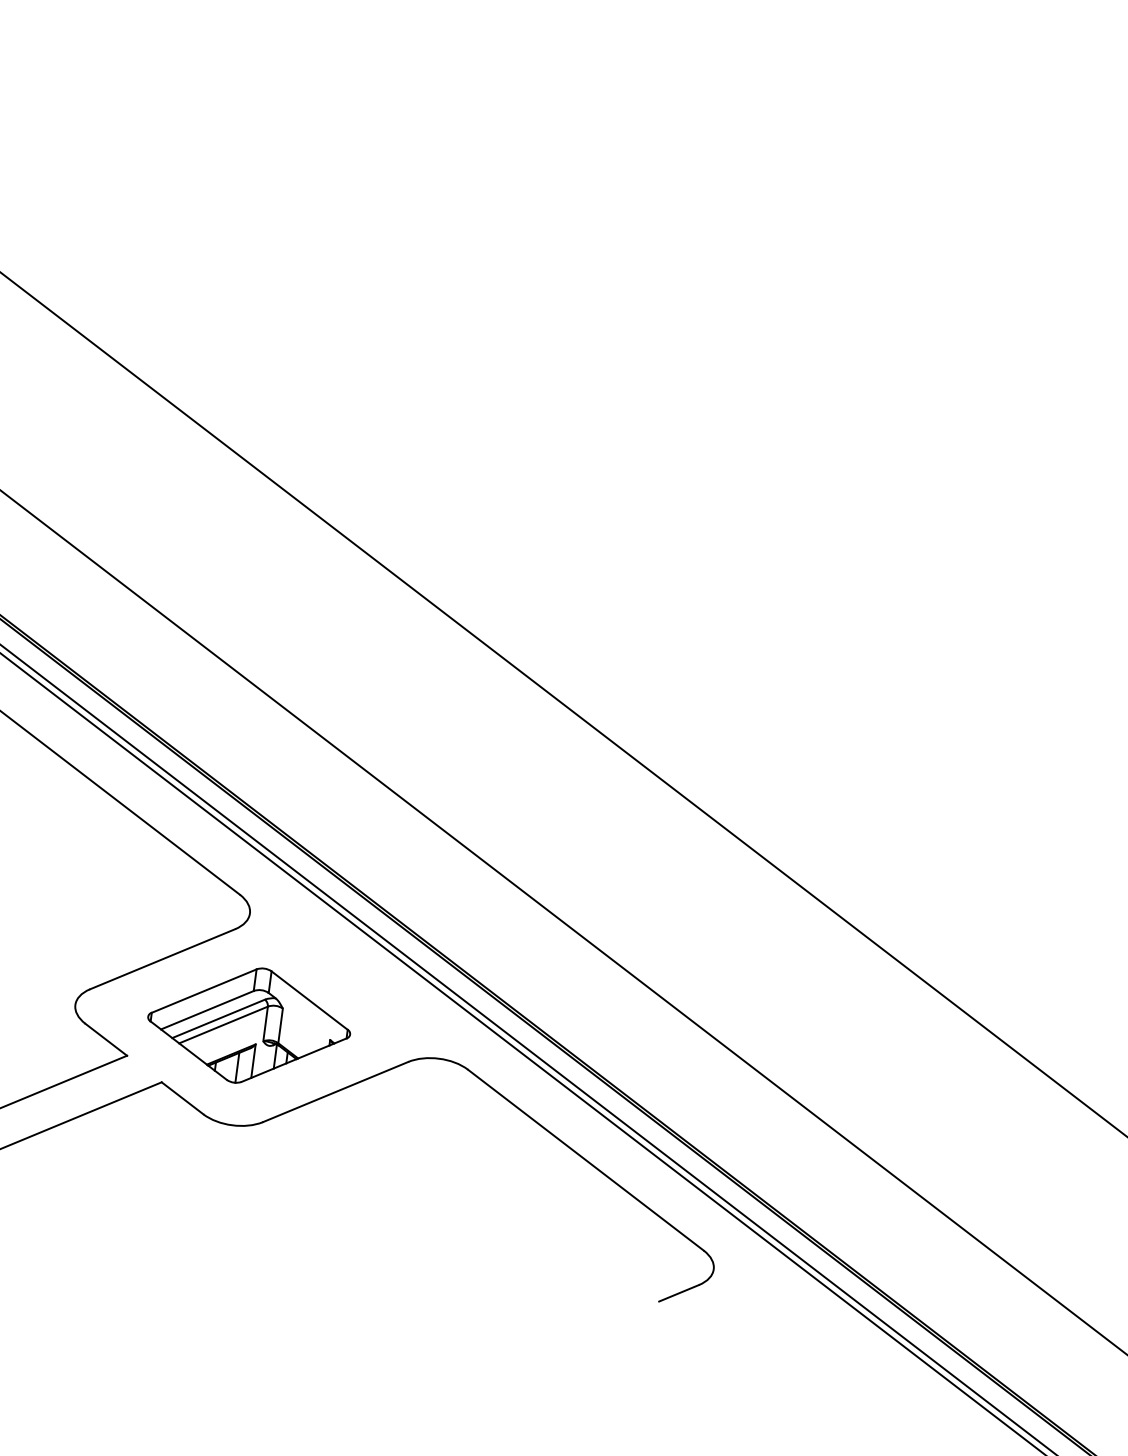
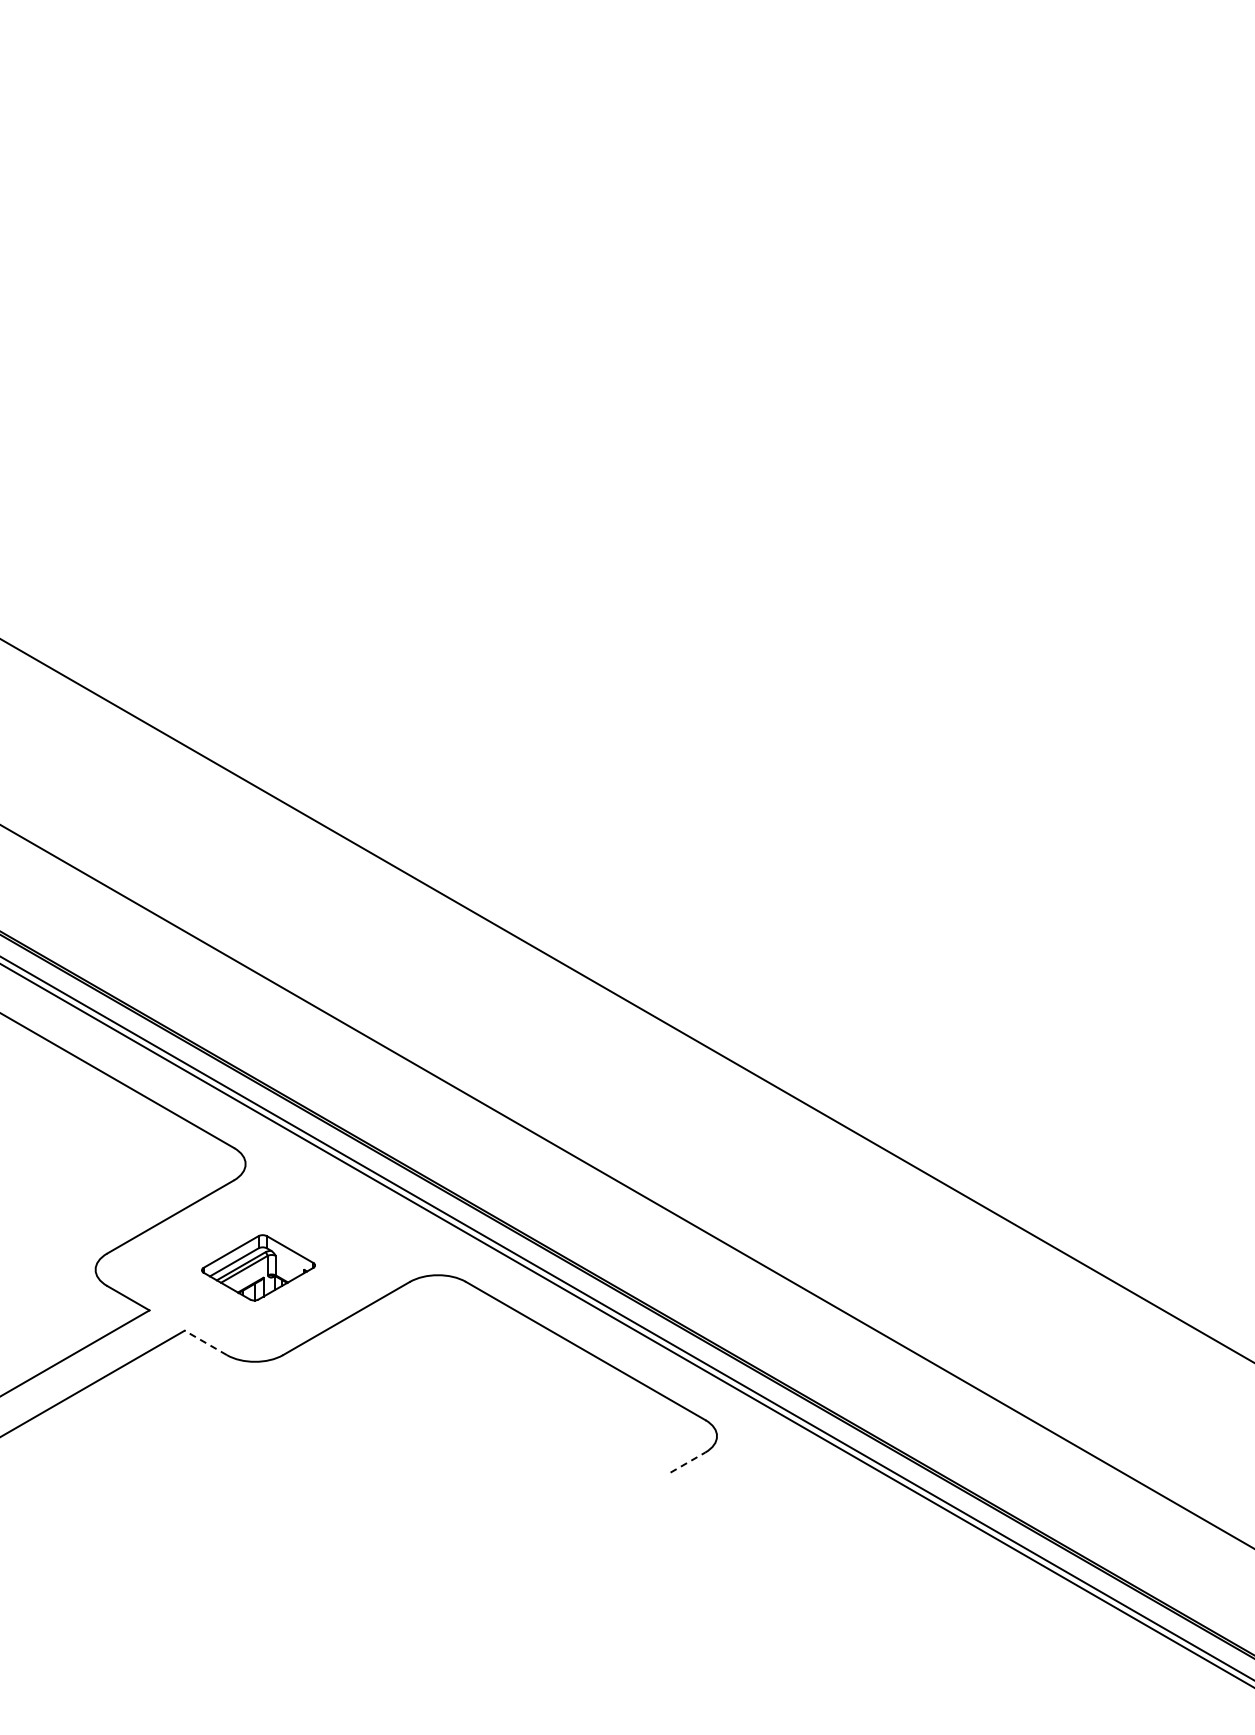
part: (249, 1025) -> (258, 1267), size x0.6
line: (182, 1097) -> (205, 1342), solid -> dashed
line: (679, 1293) -> (688, 1462), solid -> dashed

